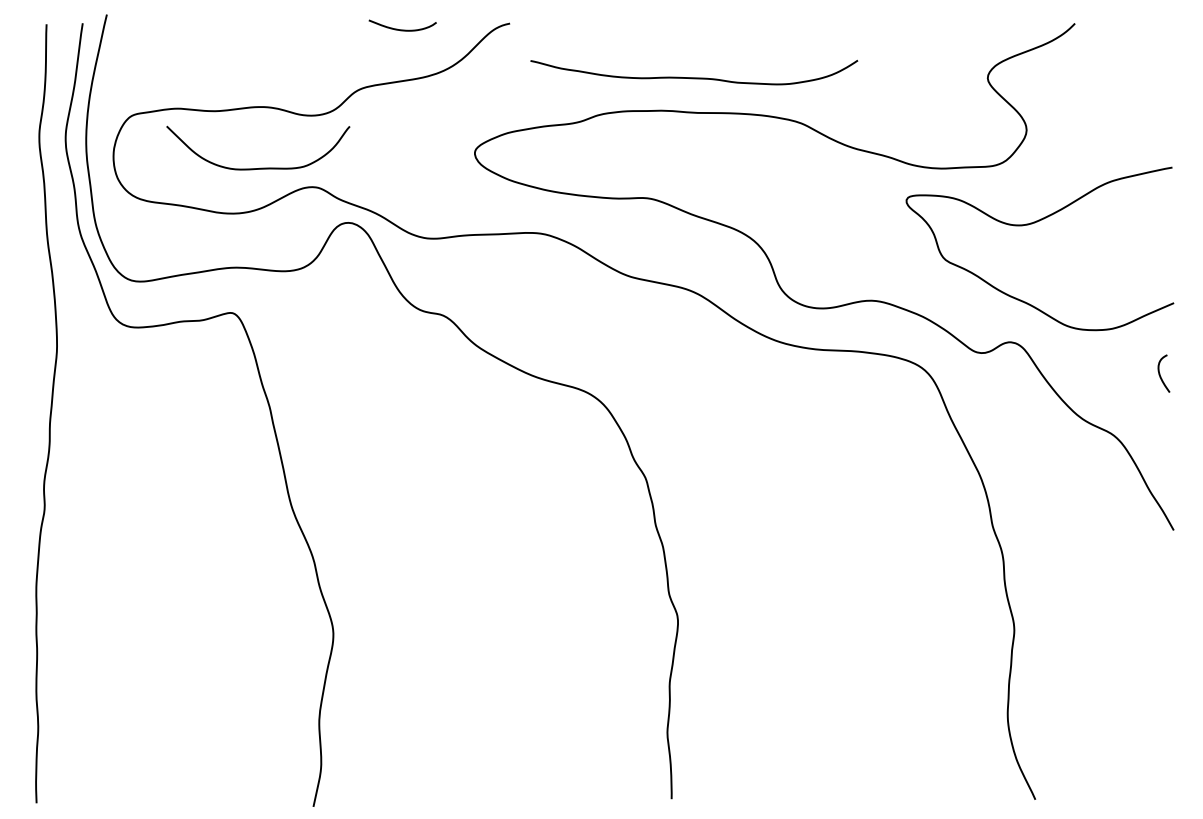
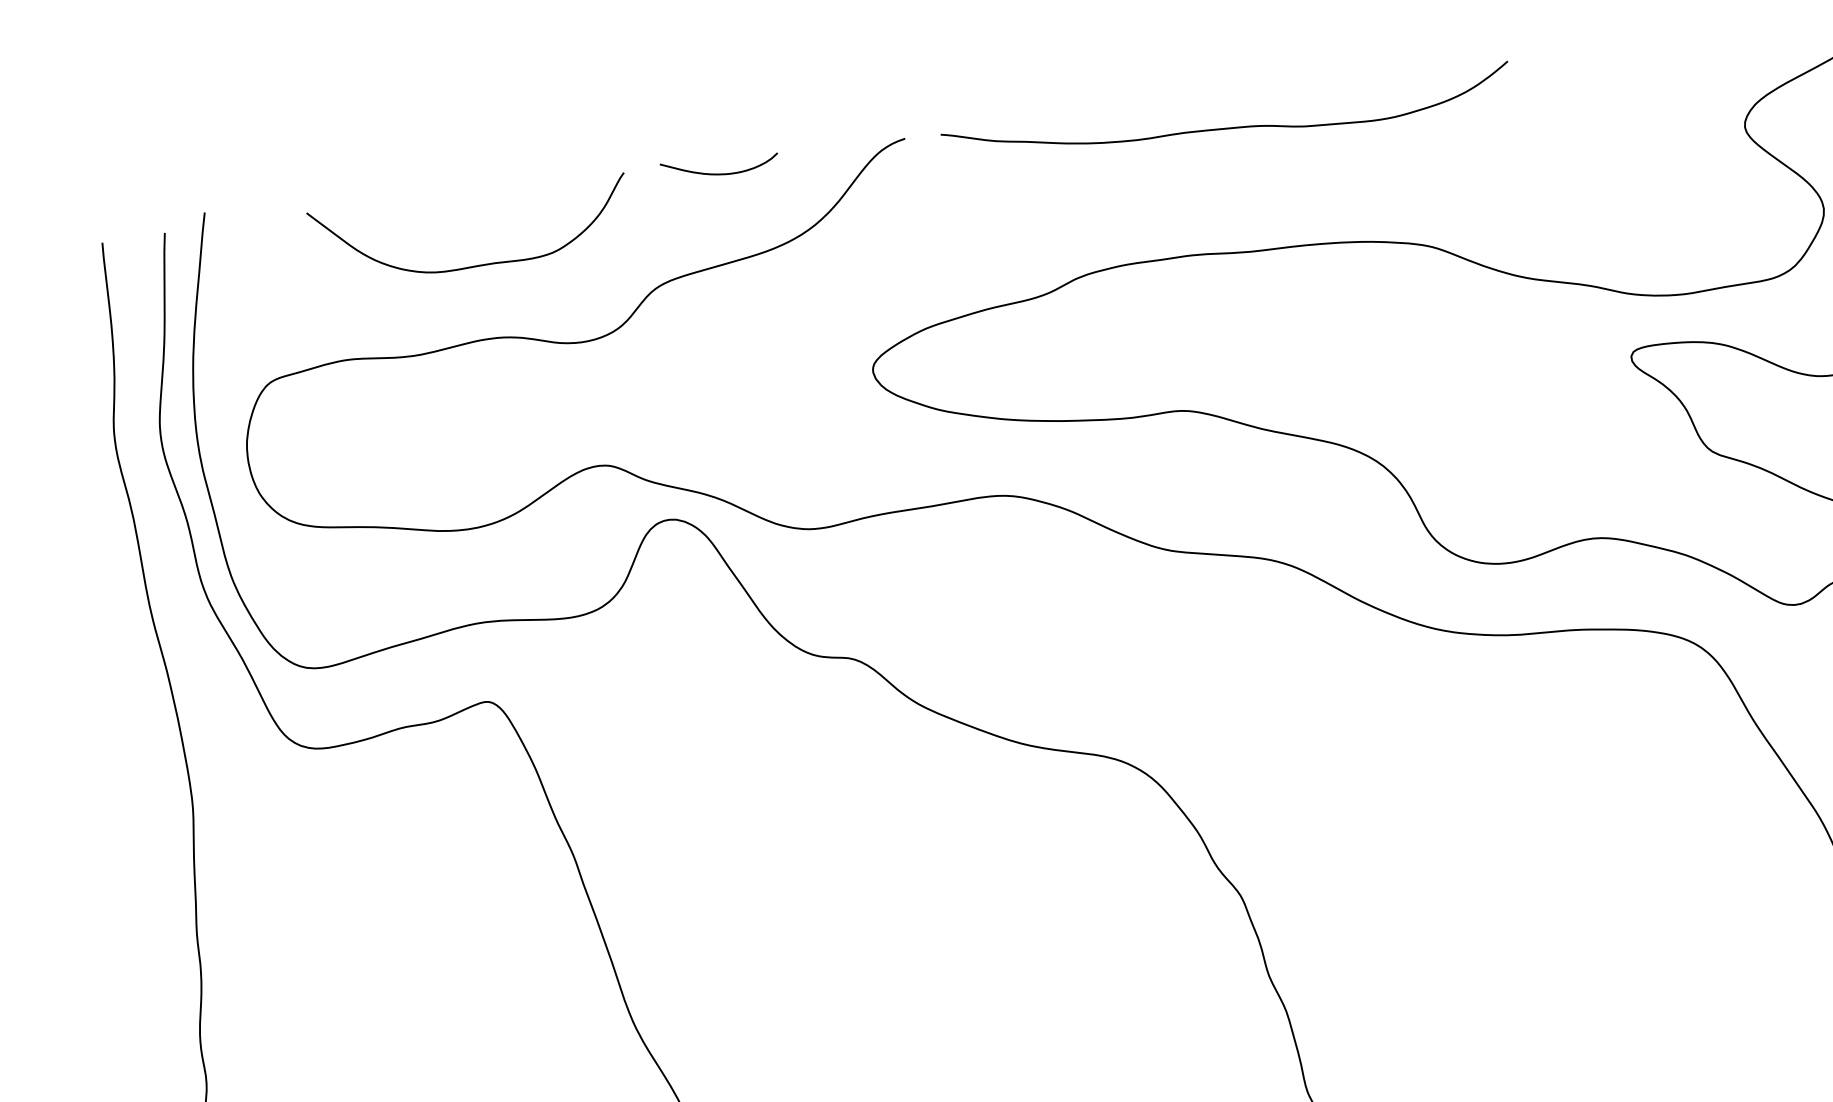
curve: (694, 77) -> (1228, 127), moved
curve: (260, 167) -> (478, 263), moved

